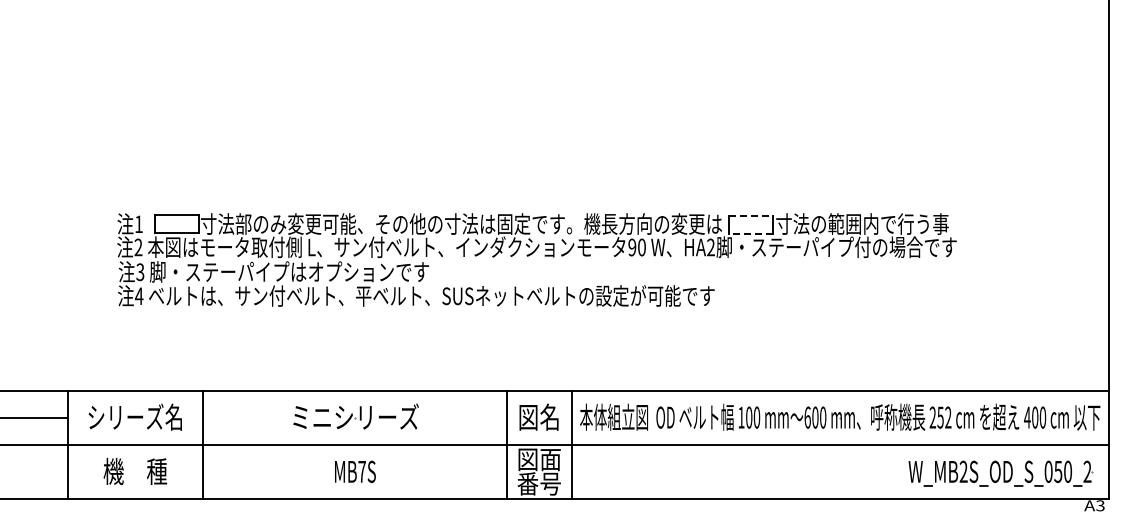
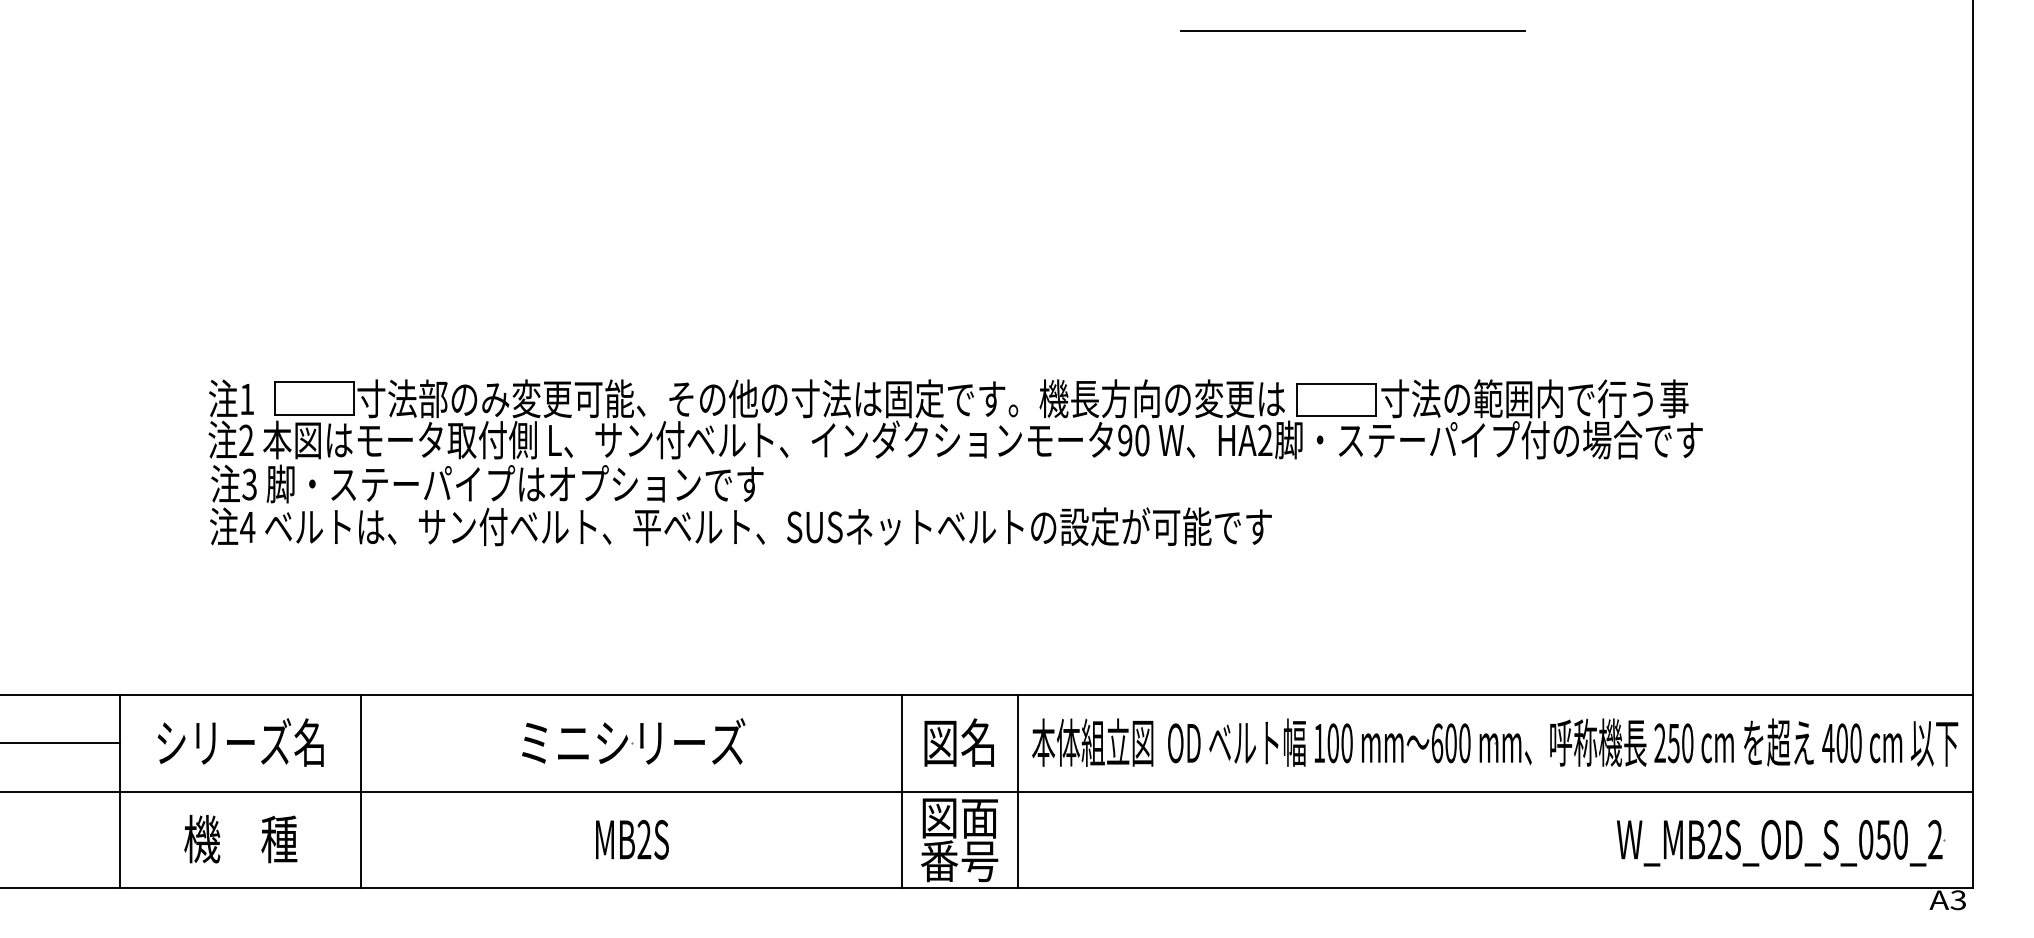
line: (760, 16) -> (1353, 29), added
line: (751, 215) -> (1337, 383), dashed -> solid
line: (750, 233) -> (1335, 415), dashed -> solid
text: (948, 417) -> (1687, 743), 252 -> 250
text: (361, 471) -> (643, 839), MB7S -> MB2S

